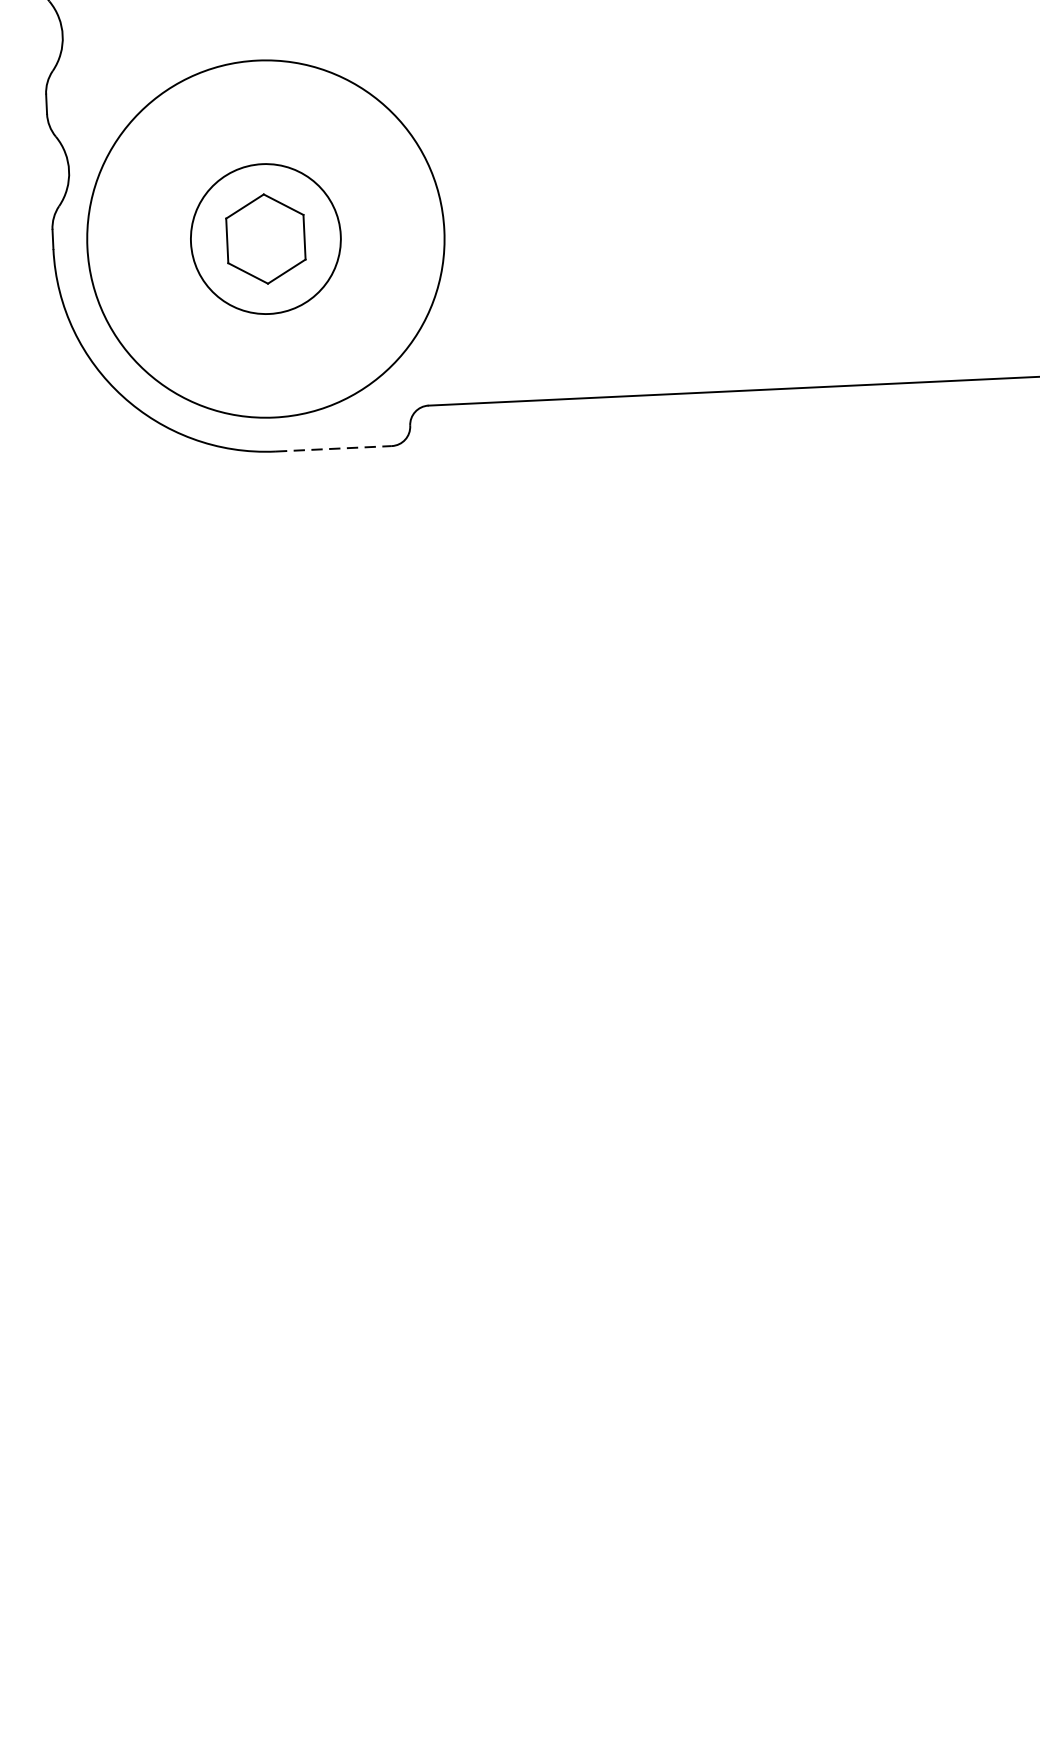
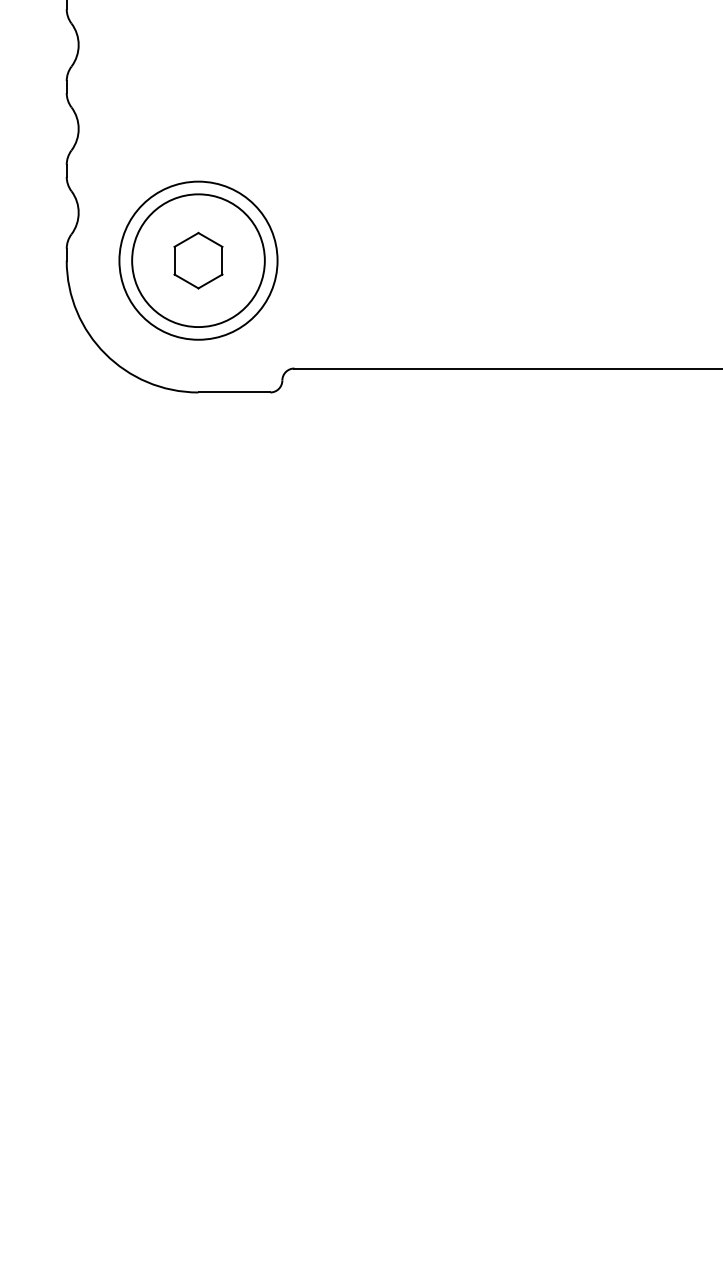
circle: (265, 238) -> (198, 260), size x0.71
circle: (265, 238) -> (198, 260), size x1.43
line: (333, 448) -> (234, 392), dashed -> solid

